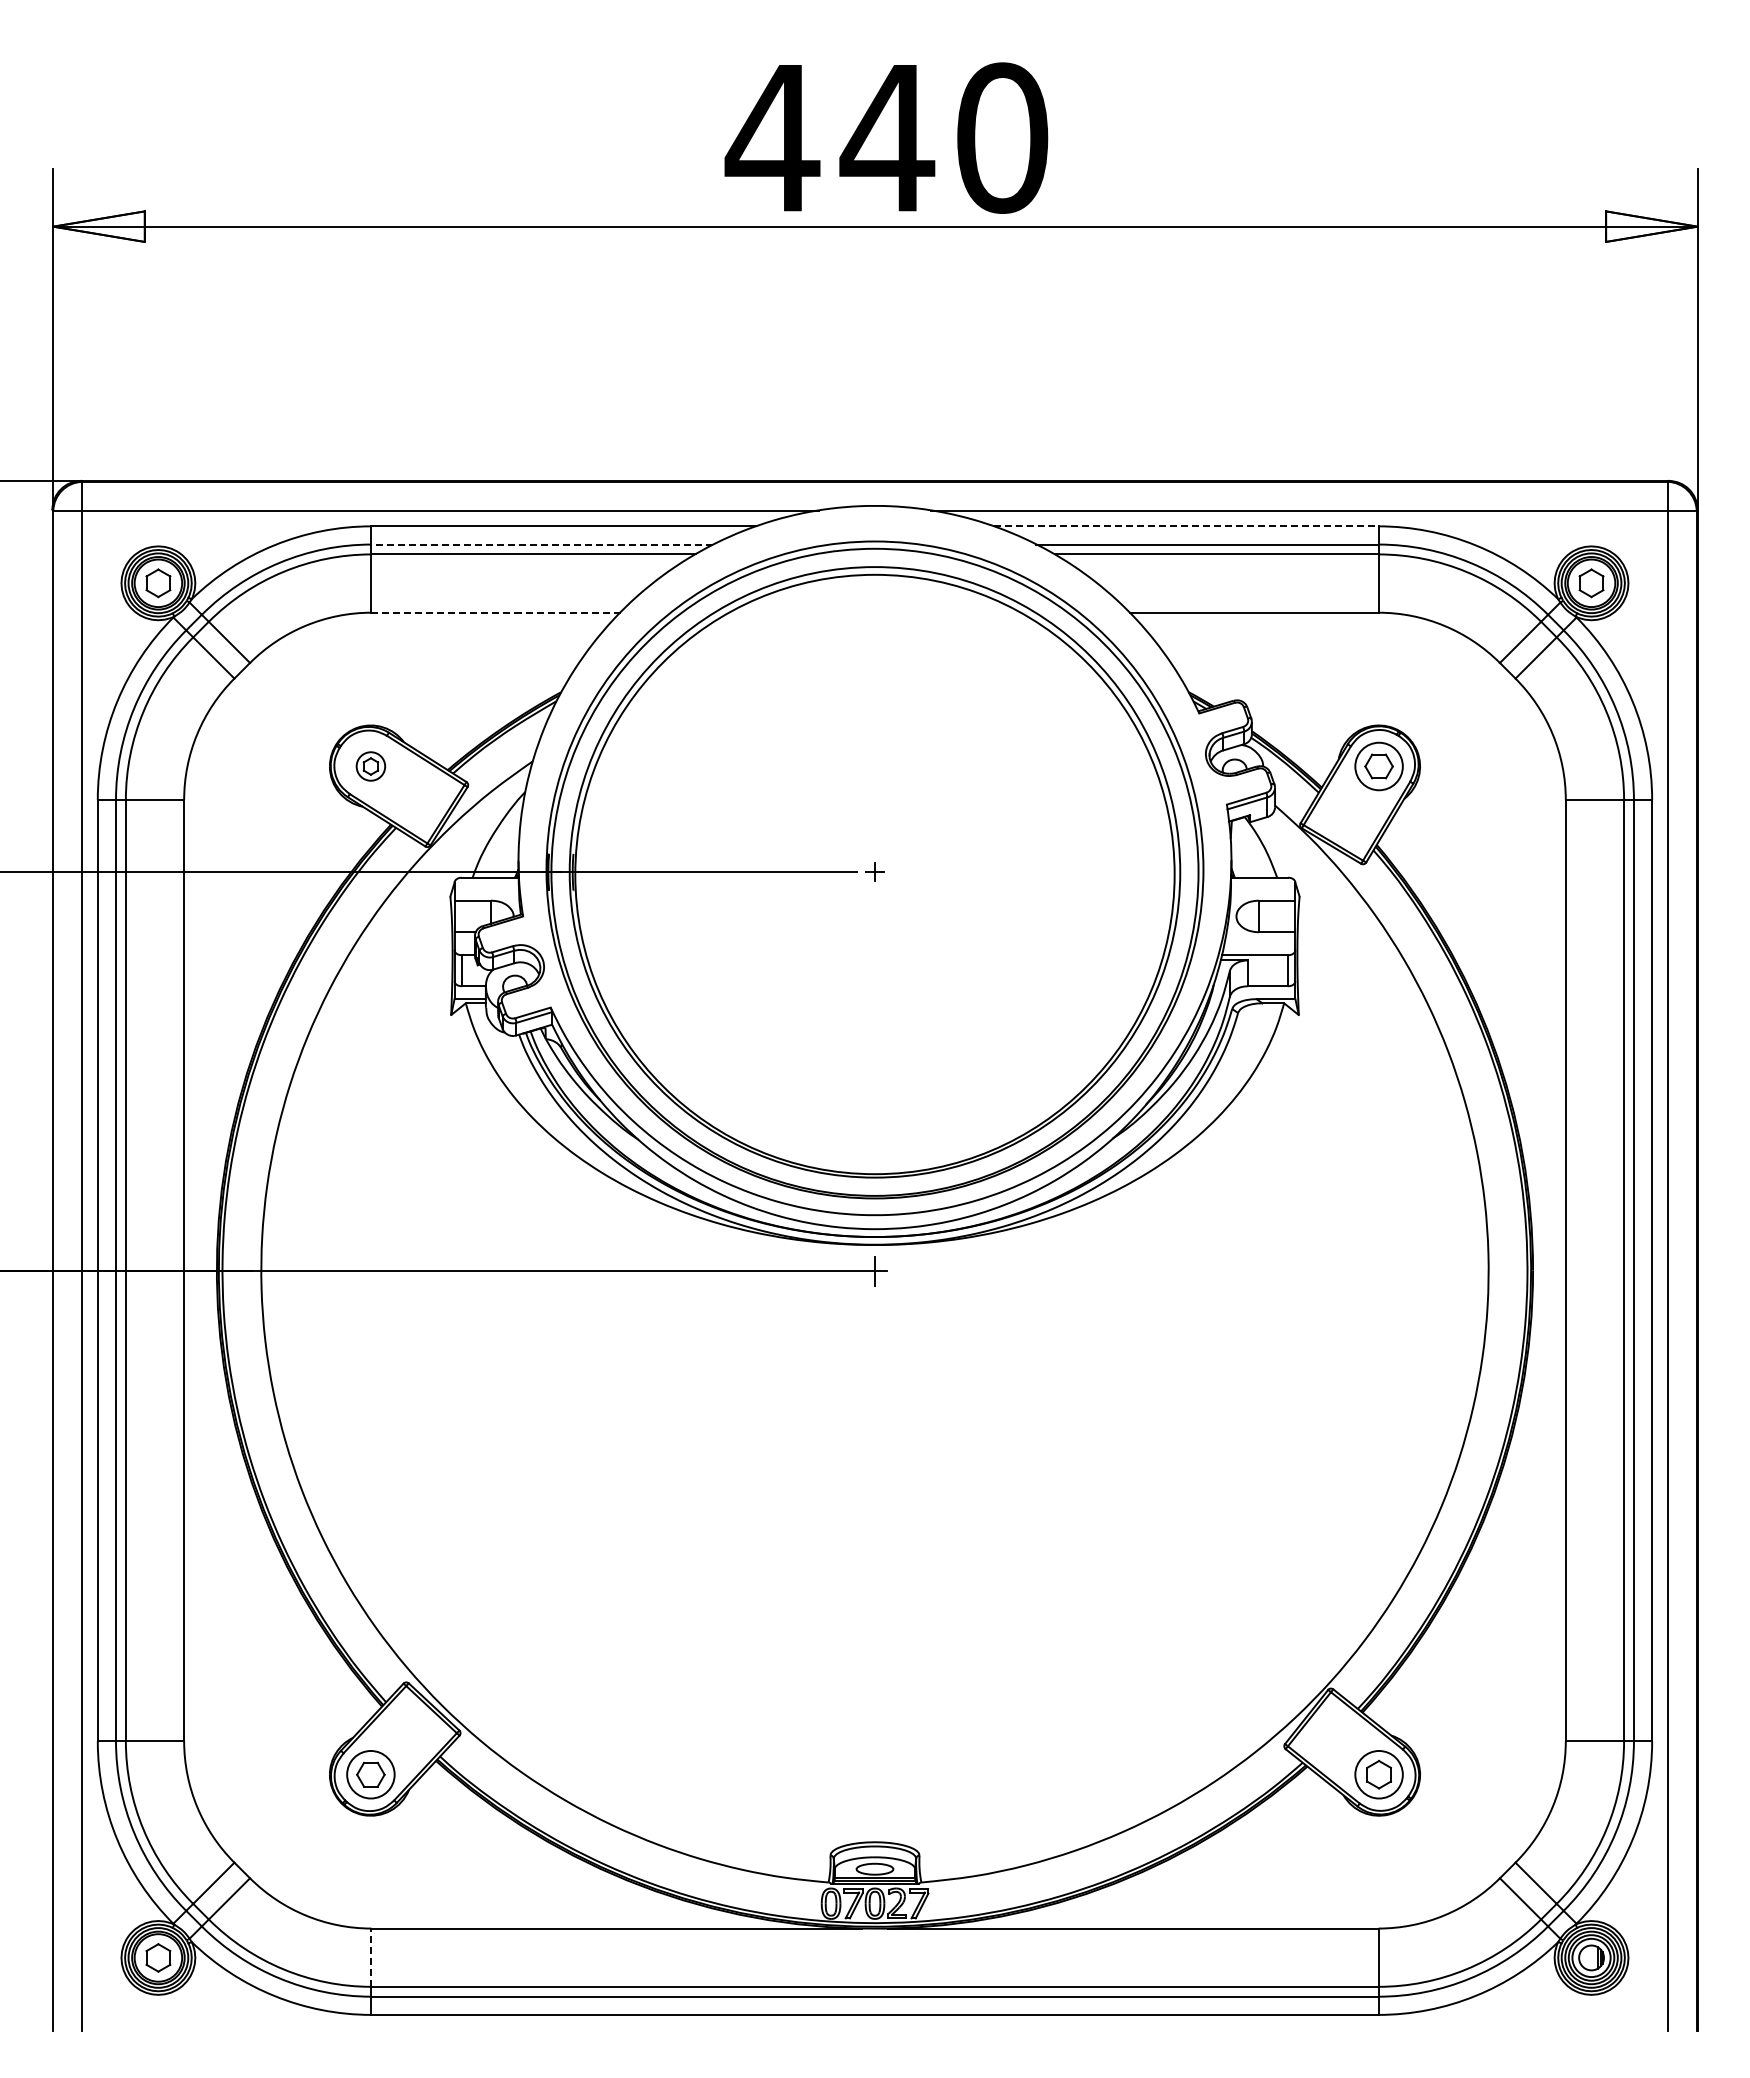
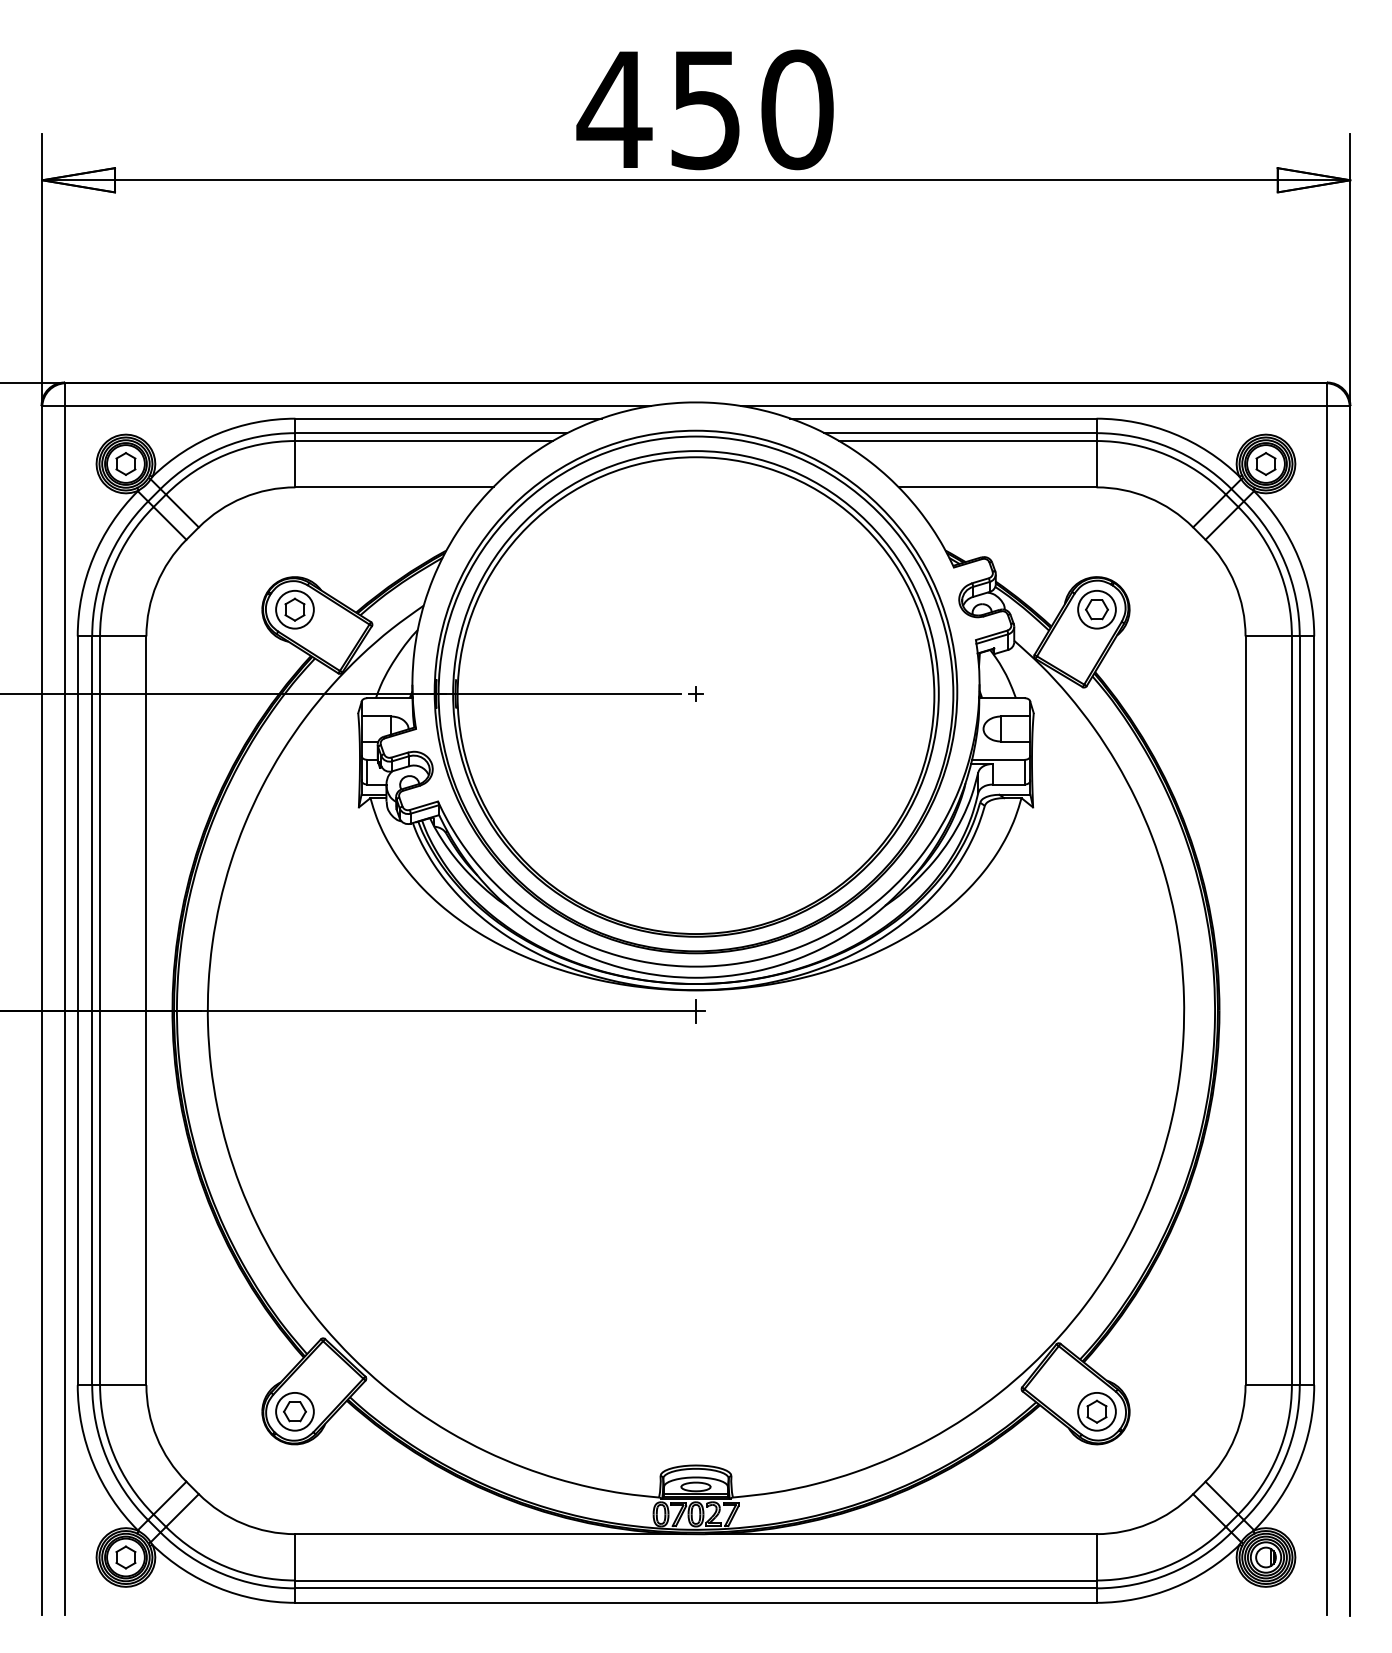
text: (887, 139) -> (705, 110), 440 -> 450
line: (1186, 526) -> (943, 418), dashed -> solid
line: (542, 544) -> (431, 433), dashed -> solid
line: (495, 612) -> (394, 487), dashed -> solid
part: (370, 766) -> (294, 609), size x1.67
line: (371, 1957) -> (295, 1557), dashed -> solid

